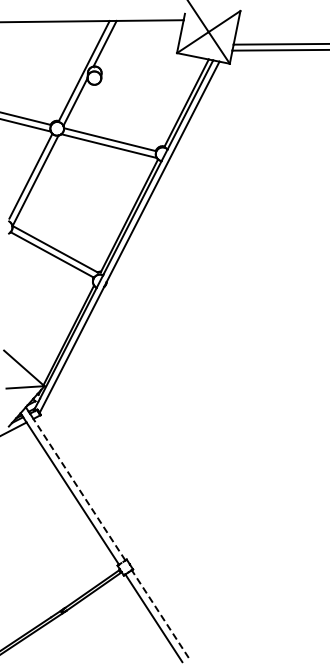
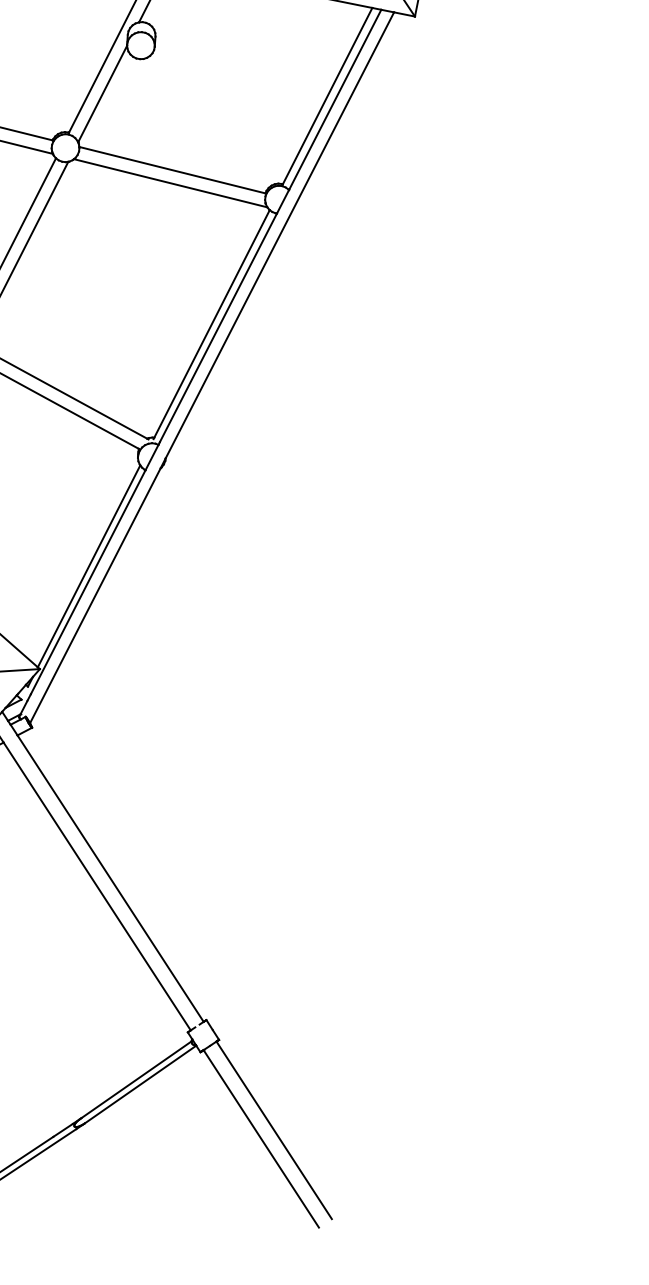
line: (79, 489) -> (110, 878), dashed -> solid
line: (160, 613) -> (274, 1129), dashed -> solid

